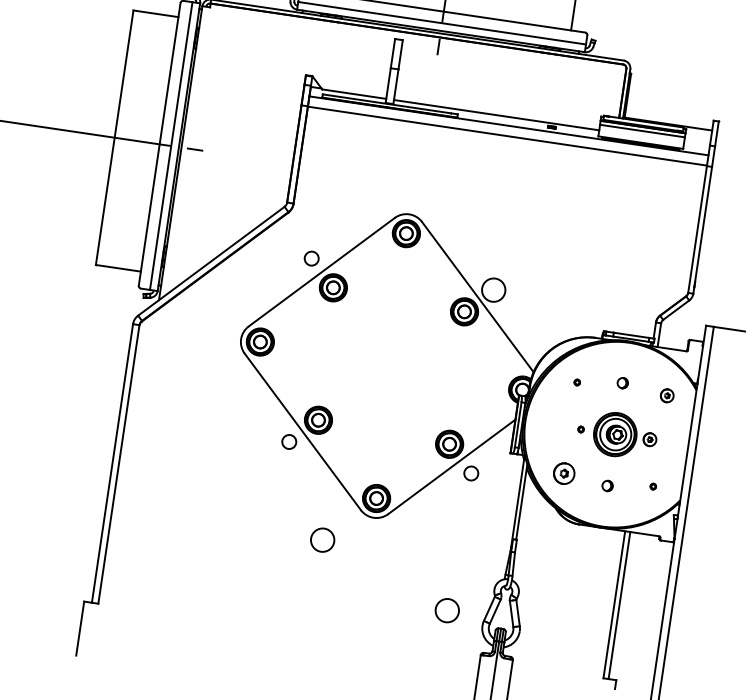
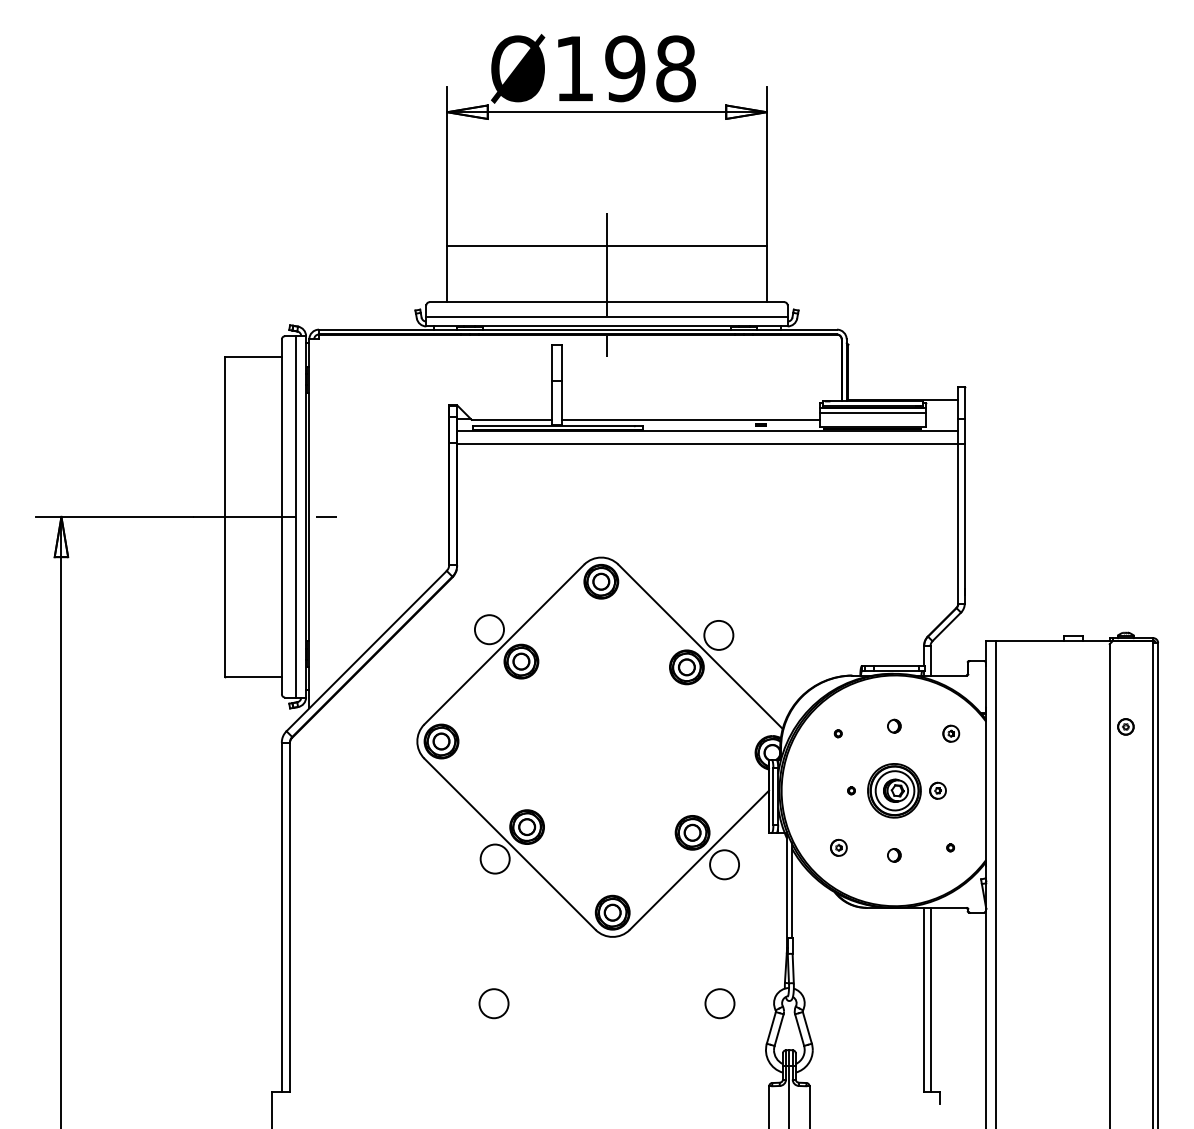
circle: (311, 258) -> (489, 629), size x1.67
circle: (288, 441) -> (494, 858), size x1.67
circle: (471, 473) -> (724, 864), size x1.67
part: (564, 473) -> (838, 847), size x0.62
circle: (322, 539) -> (493, 1003), moved
circle: (446, 610) -> (719, 1003), moved

